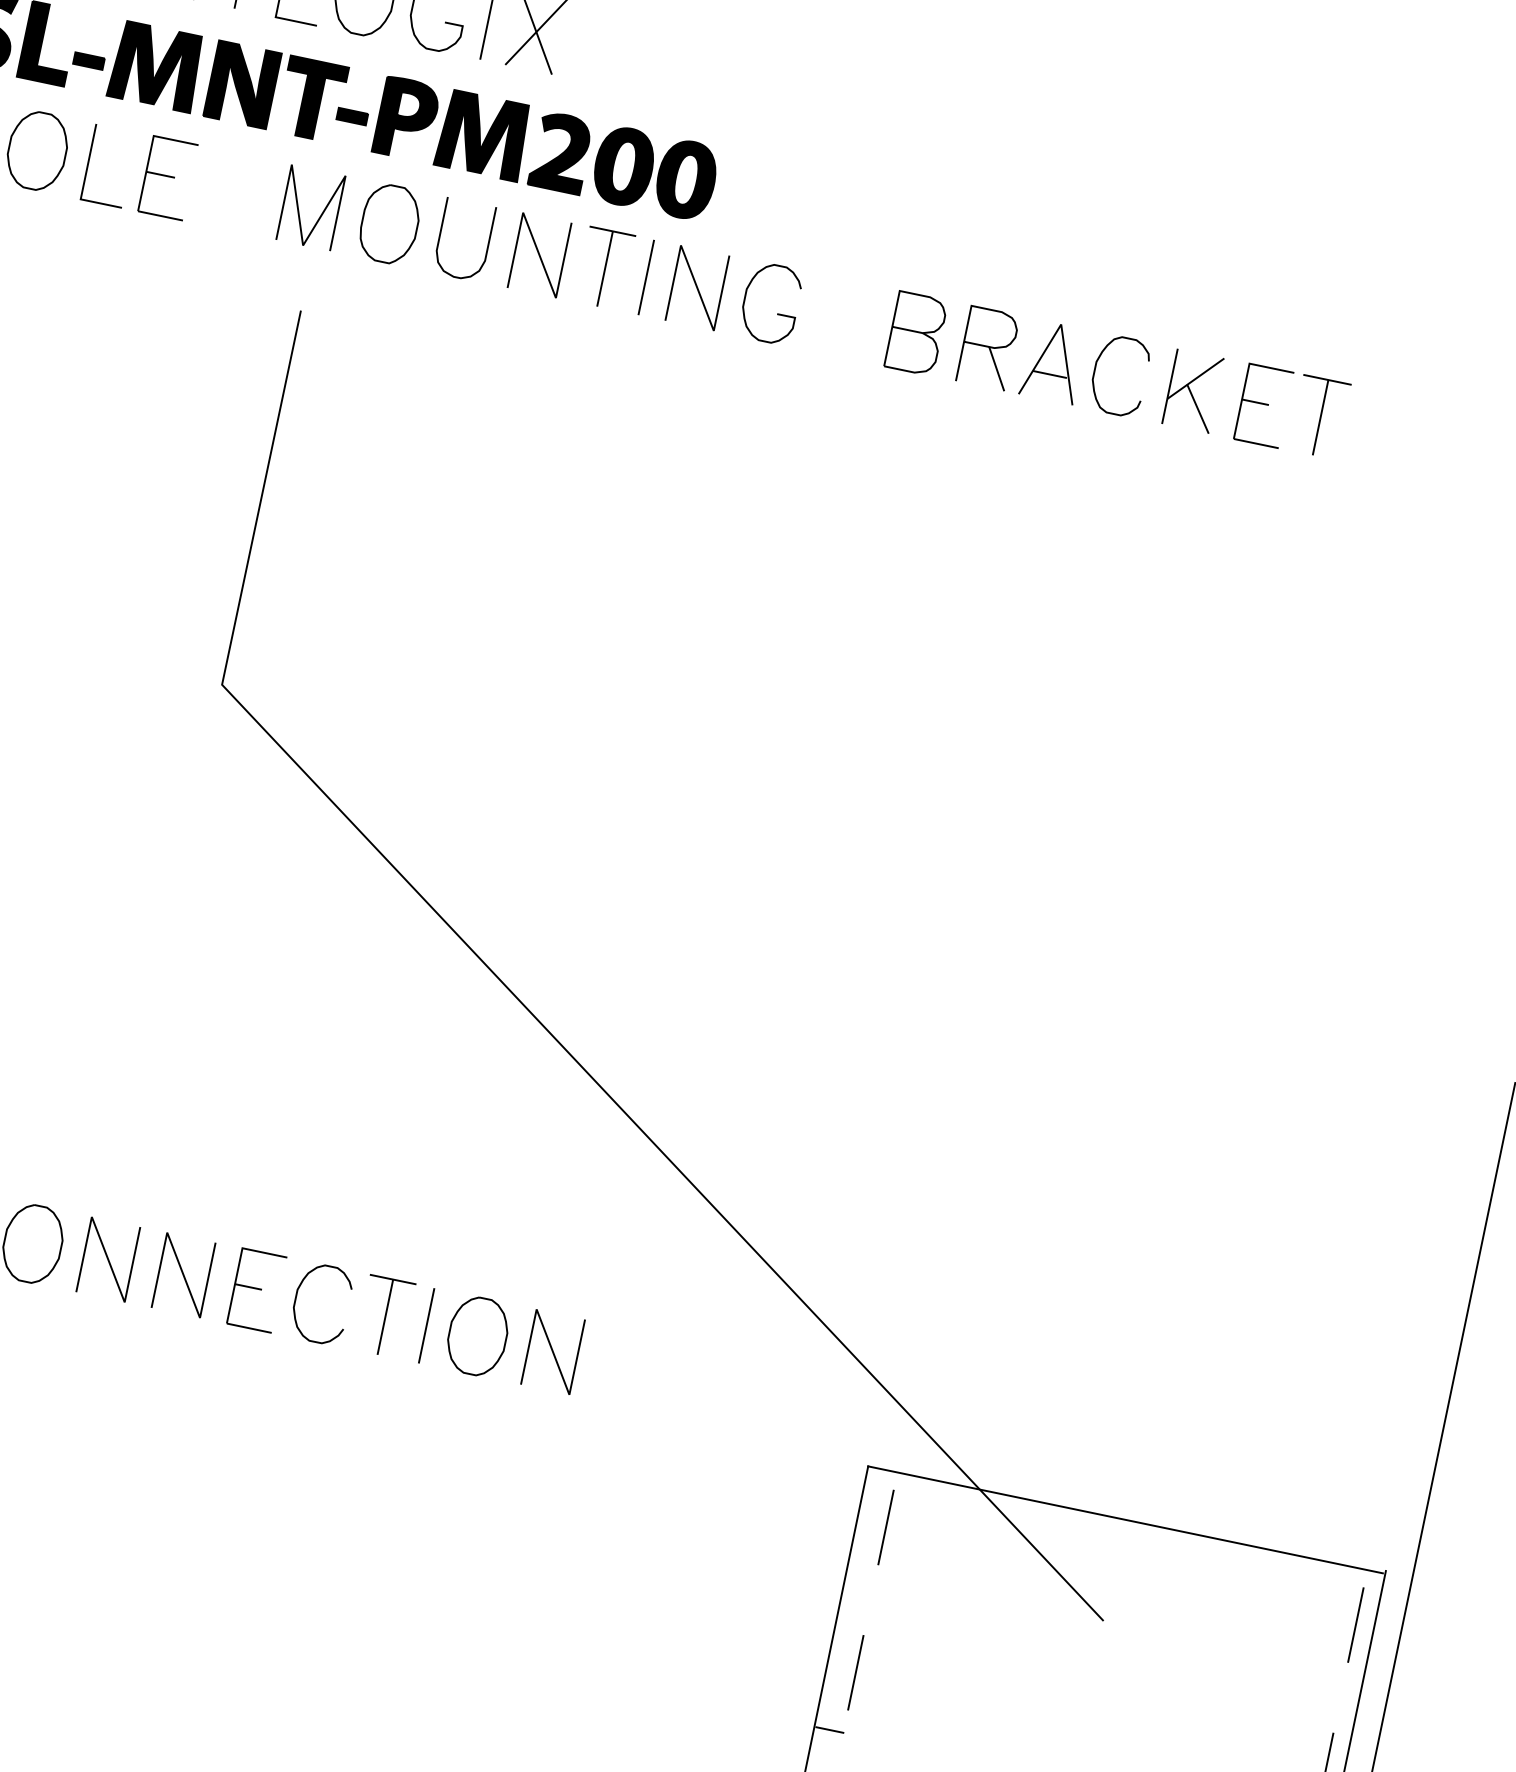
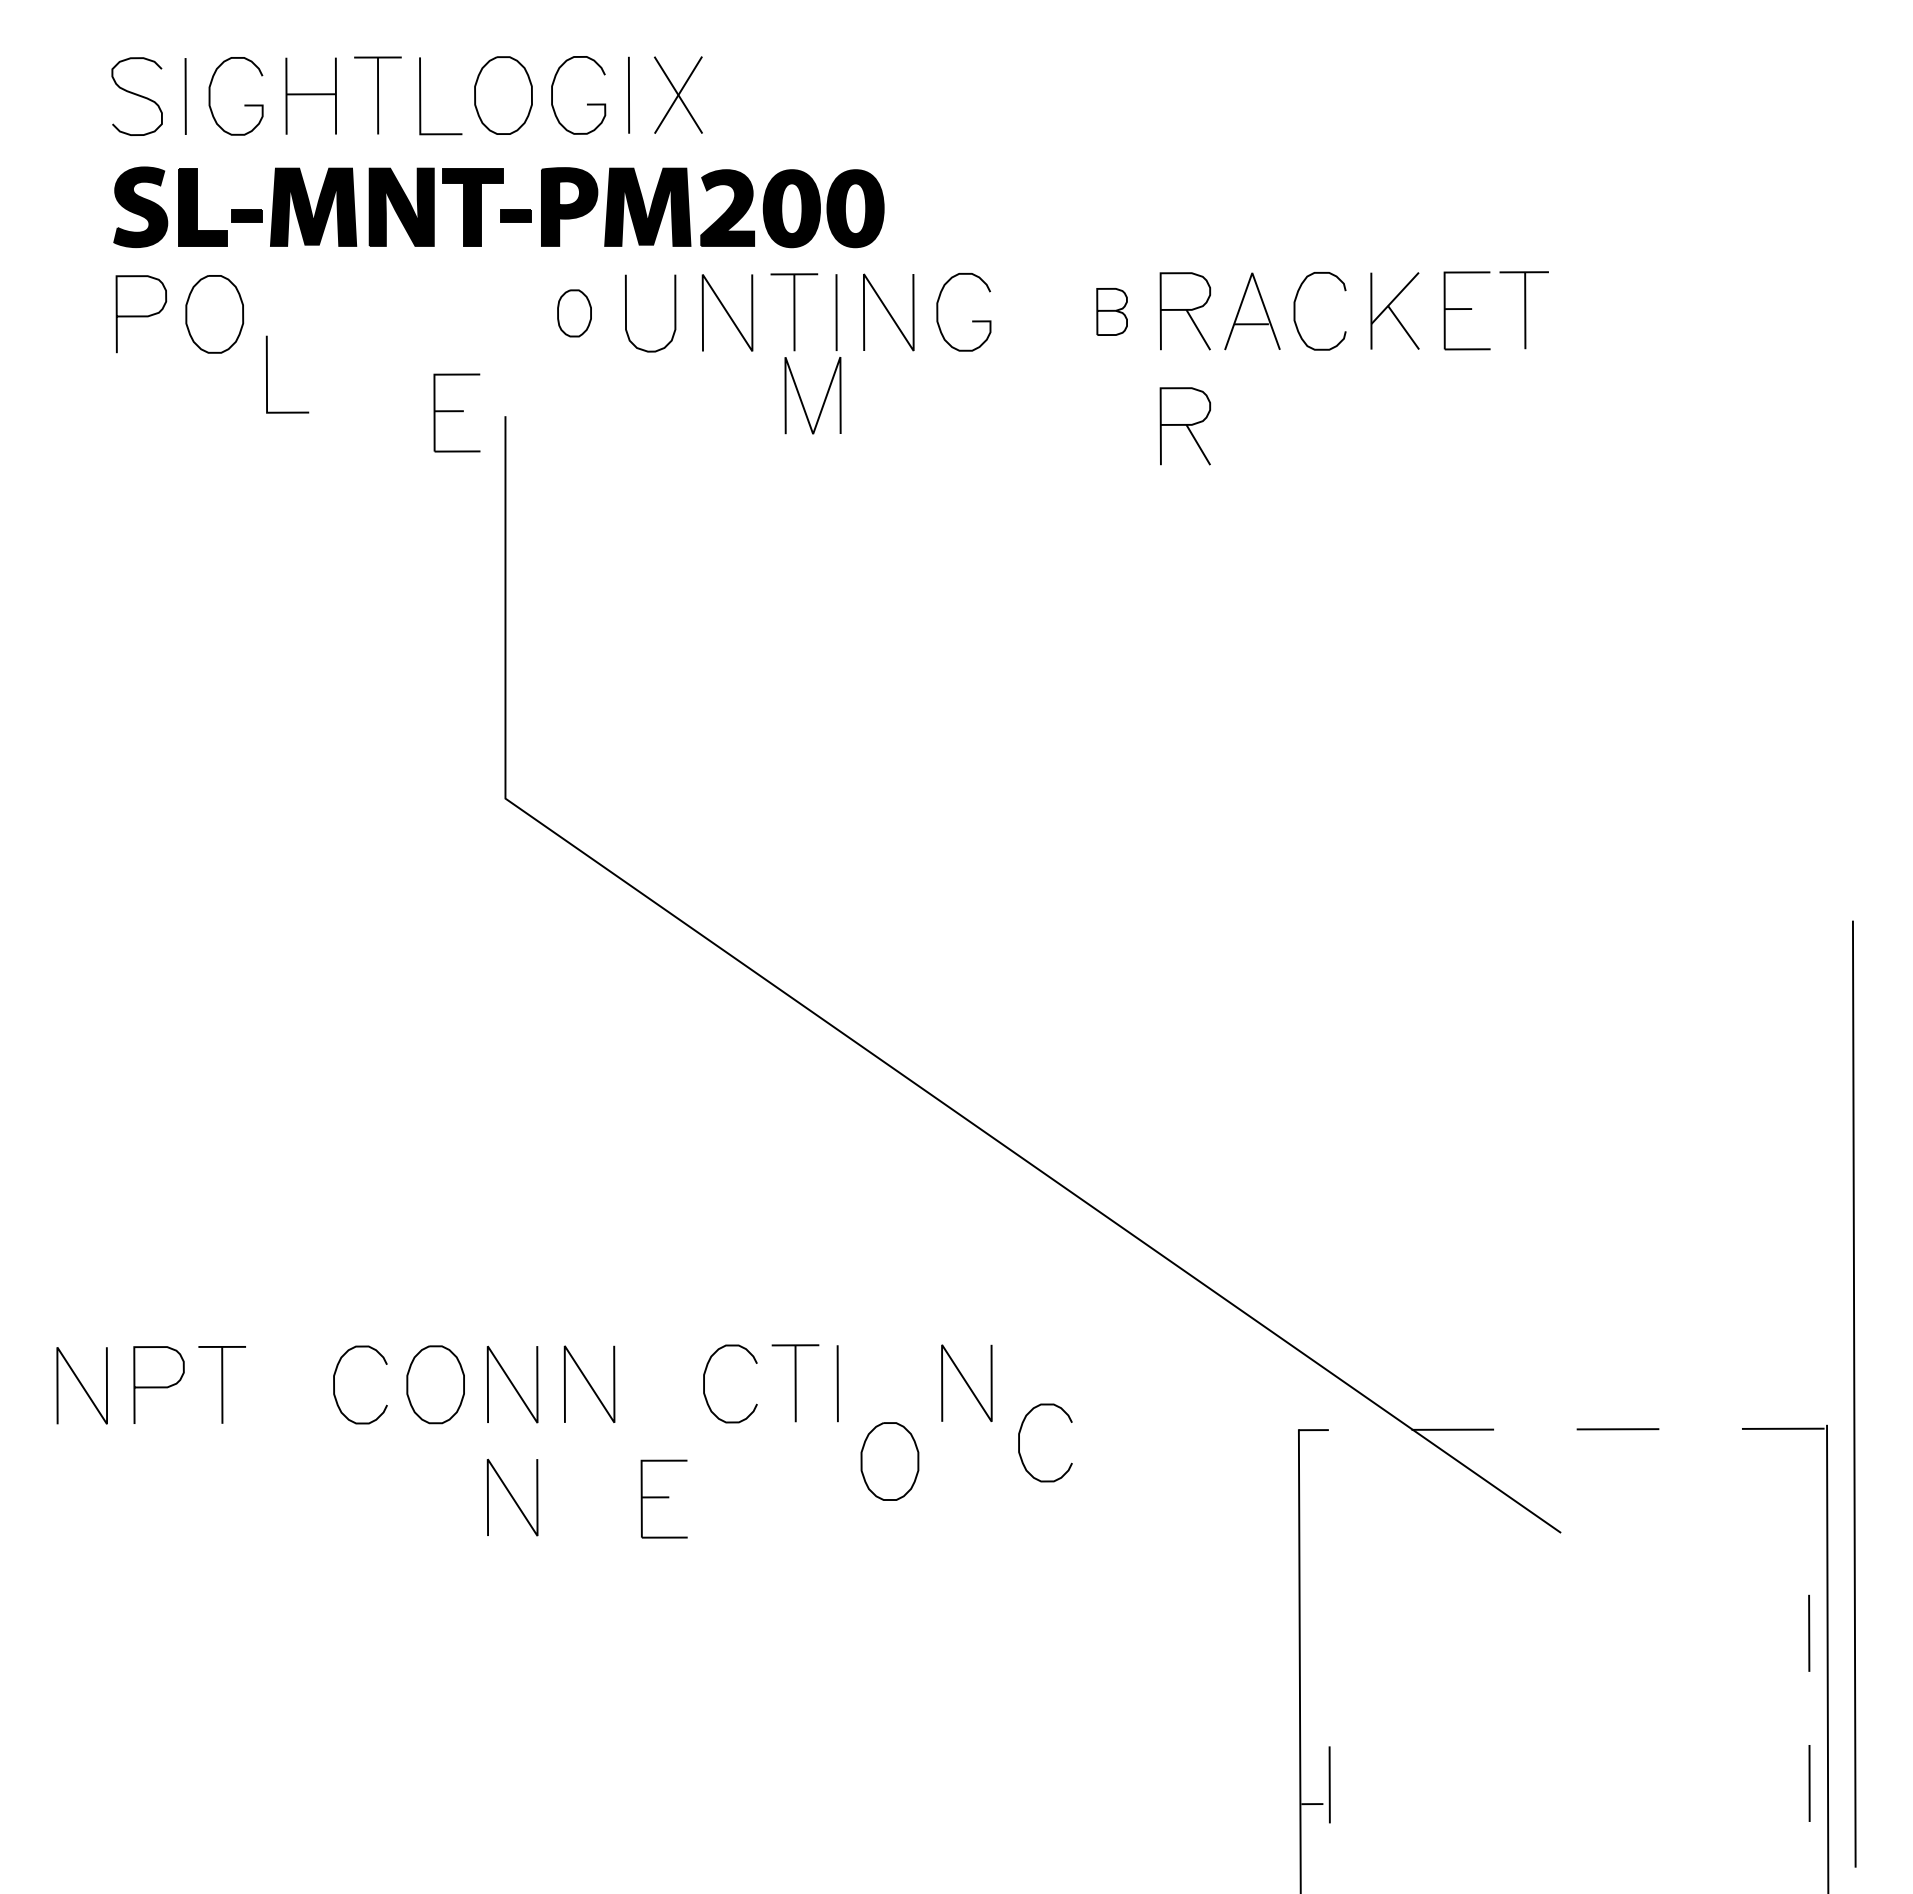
curve: (89, 162) -> (267, 374), moved
part: (167, 177) -> (456, 412), moved
curve: (299, 208) -> (801, 398), moved
part: (389, 224) -> (574, 313), size x0.6
part: (915, 333) -> (1111, 311), size x0.6
part: (964, 460) -> (1185, 426), added
part: (256, 1289) -> (663, 1498), moved
part: (477, 1336) -> (889, 1461), moved
curve: (84, 1370) -> (512, 1497), added
curve: (592, 1420) -> (1019, 1442), added
line: (1125, 1519) -> (1561, 1429), solid -> dashed
line: (885, 1526) -> (1328, 1485), removed
line: (1355, 1624) -> (1808, 1484), removed
line: (856, 1672) -> (1329, 1634), removed
line: (829, 1730) -> (1315, 1696), removed

